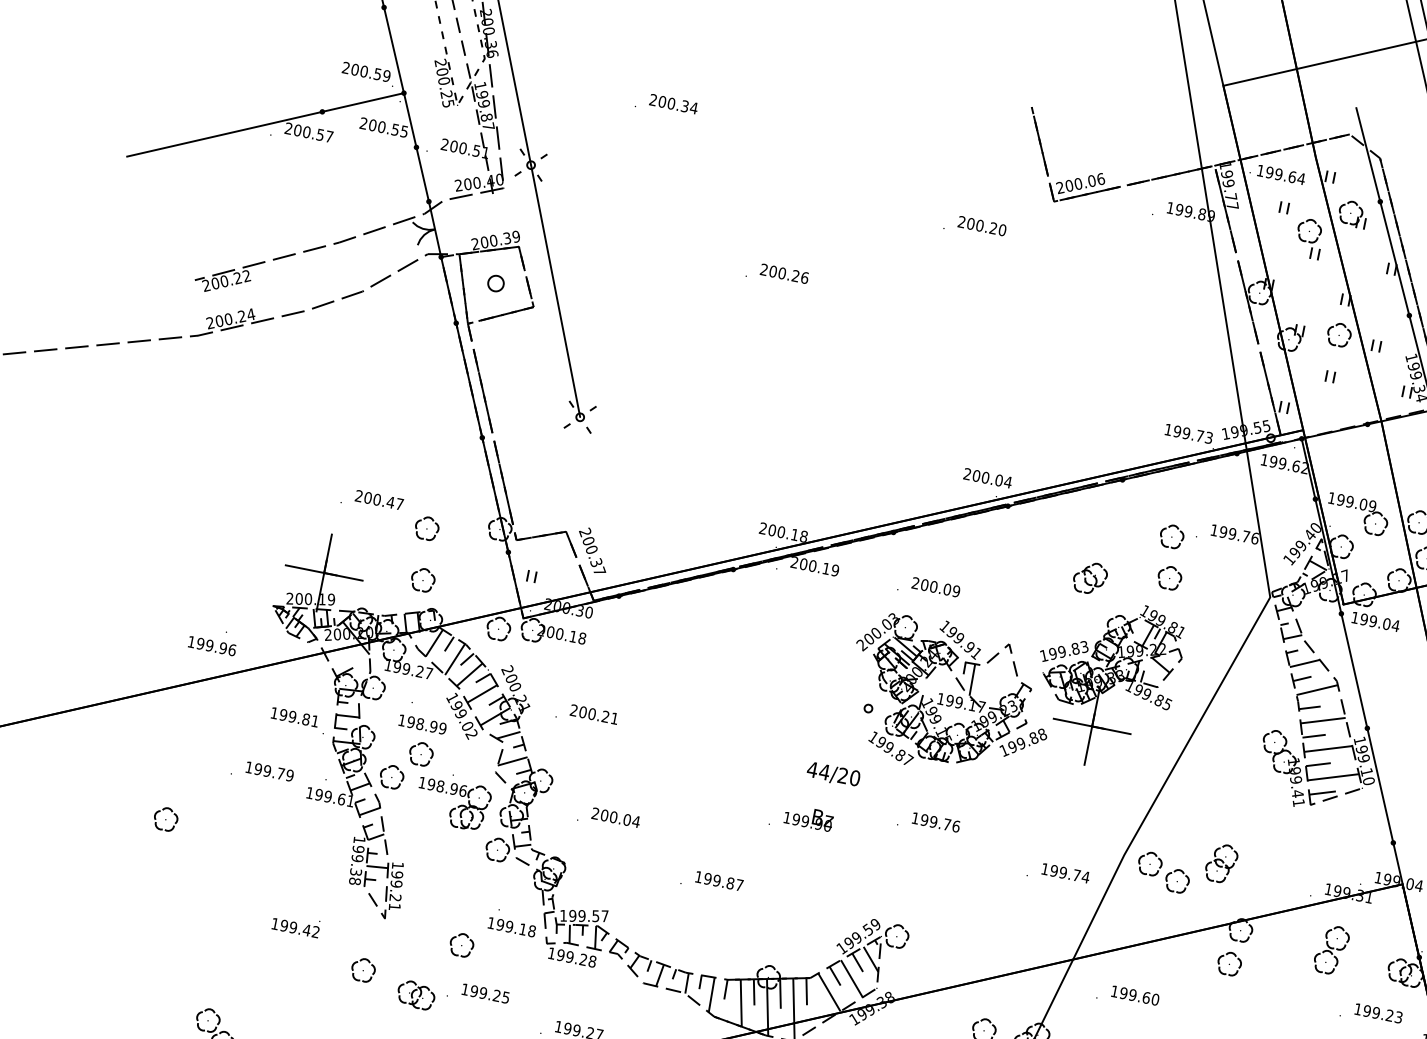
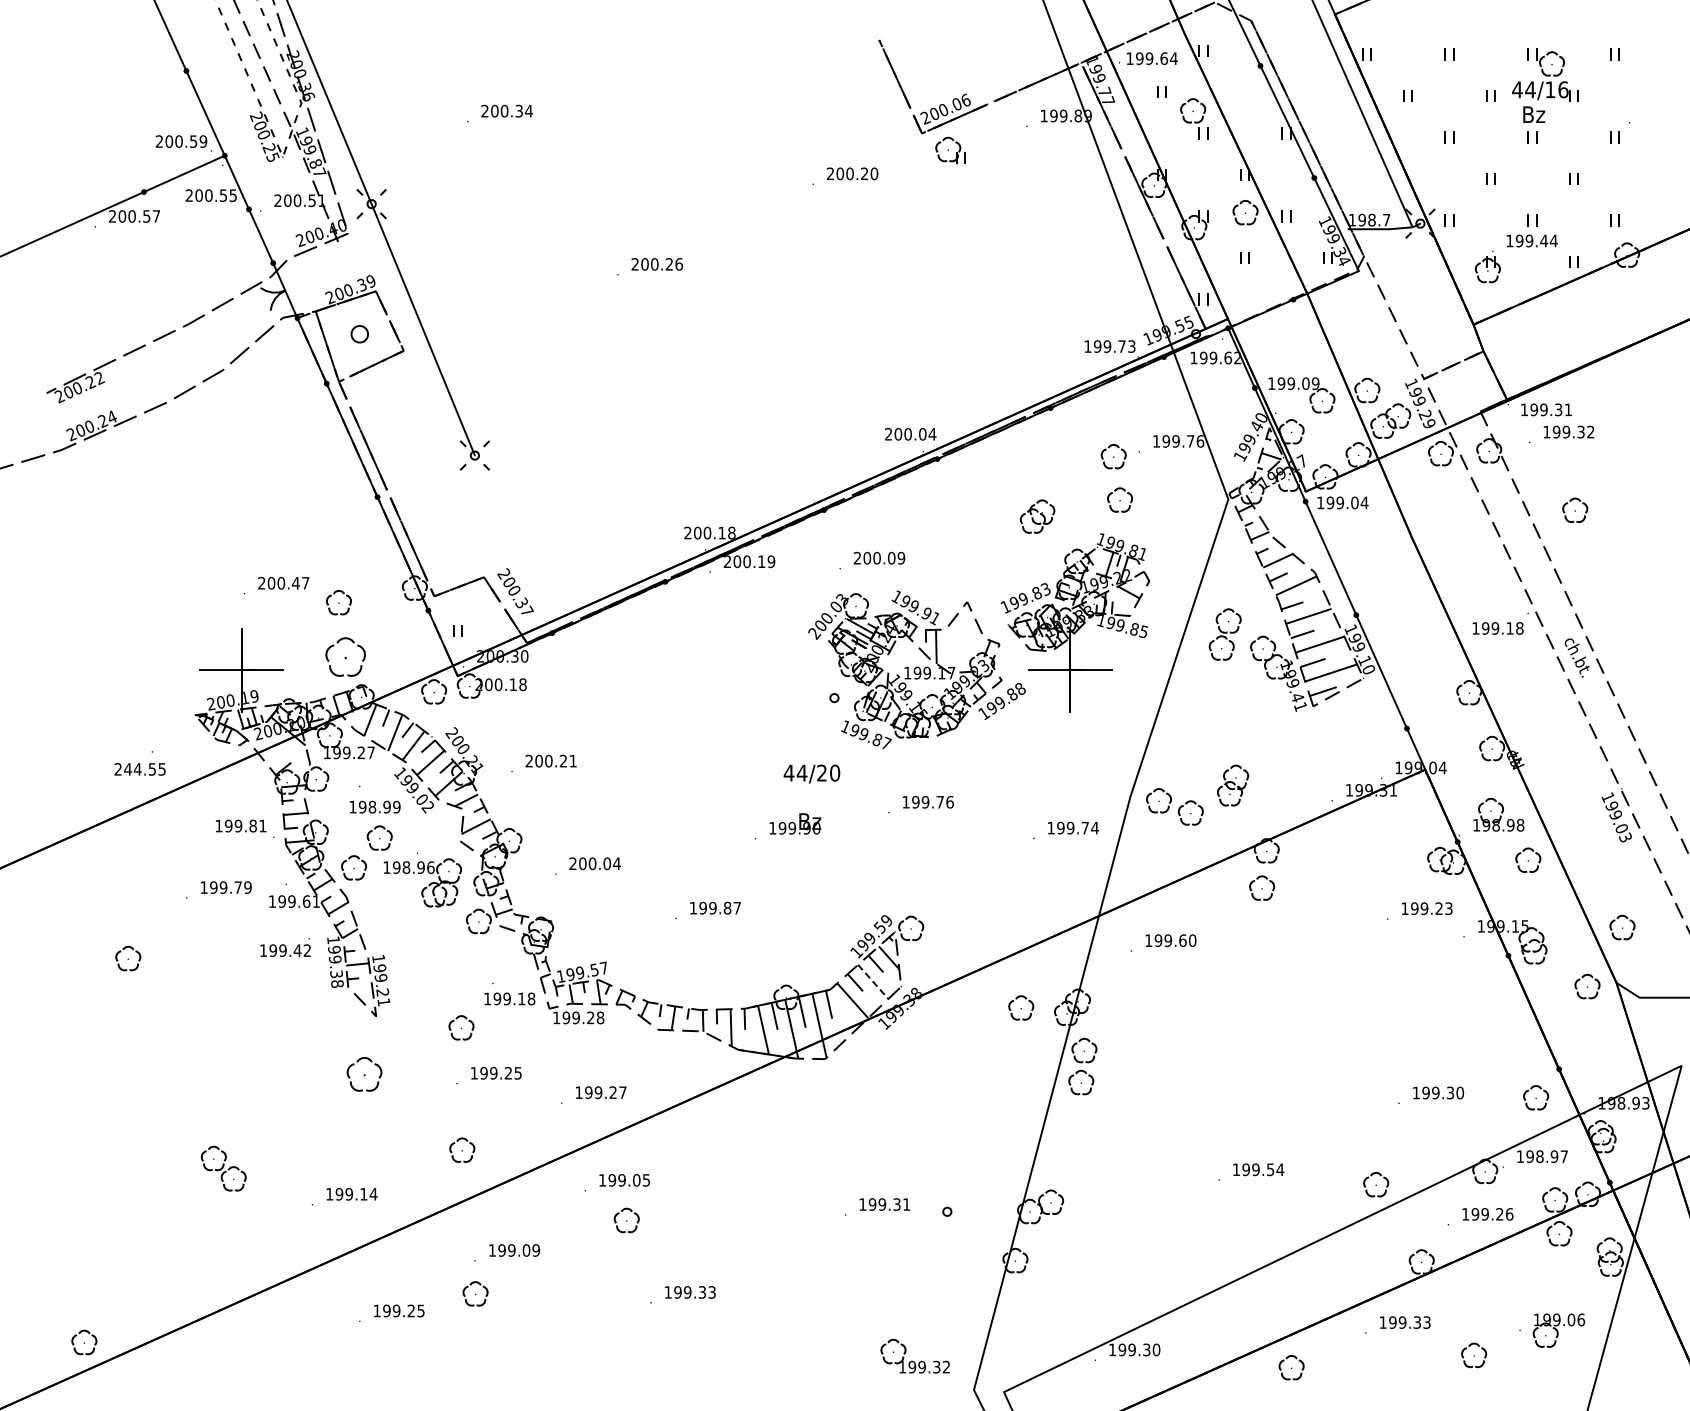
part: (1352, 213) -> (950, 149), moved
part: (423, 579) -> (345, 656), size x1.6
text: (212, 646) -> (140, 769), 199.96 -> 244.55
text: (296, 925) -> (285, 947), moved
part: (1331, 949) -> (1224, 634), moved
part: (363, 969) -> (364, 1073), size x1.4
line: (852, 978) -> (873, 981), solid -> dashed
part: (416, 995) -> (424, 1089), removed

